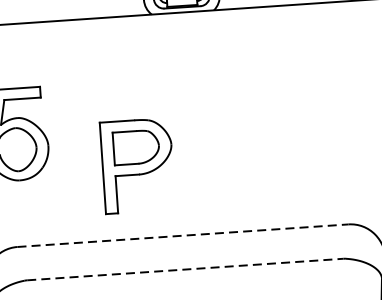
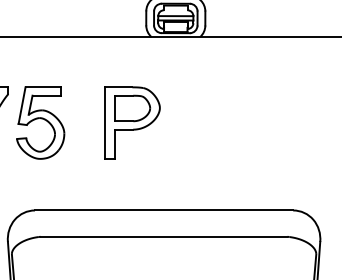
part: (137, 165) -> (132, 122), moved
line: (183, 235) -> (164, 210), dashed -> solid
line: (185, 269) -> (164, 236), dashed -> solid

